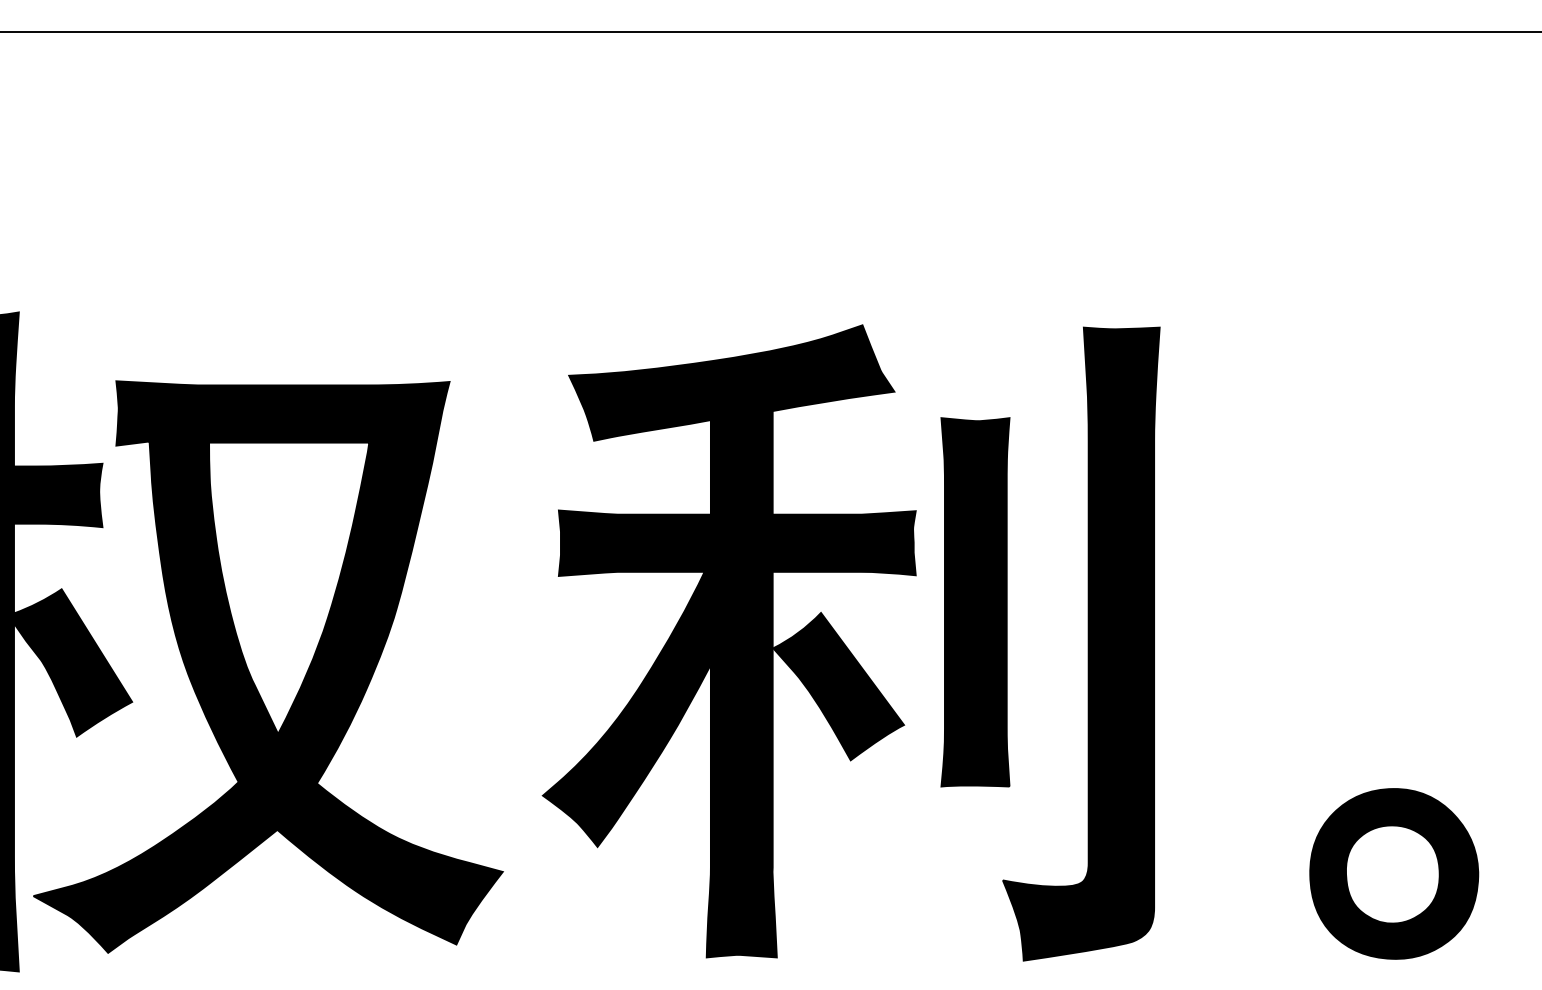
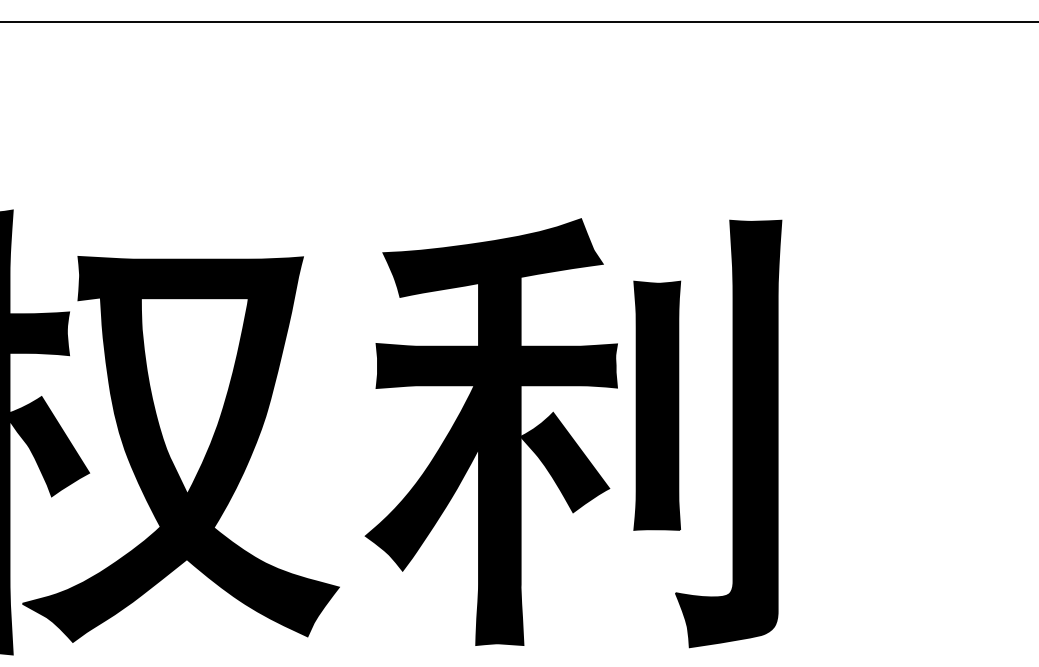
part: (1392, 873) -> (938, 588), removed

